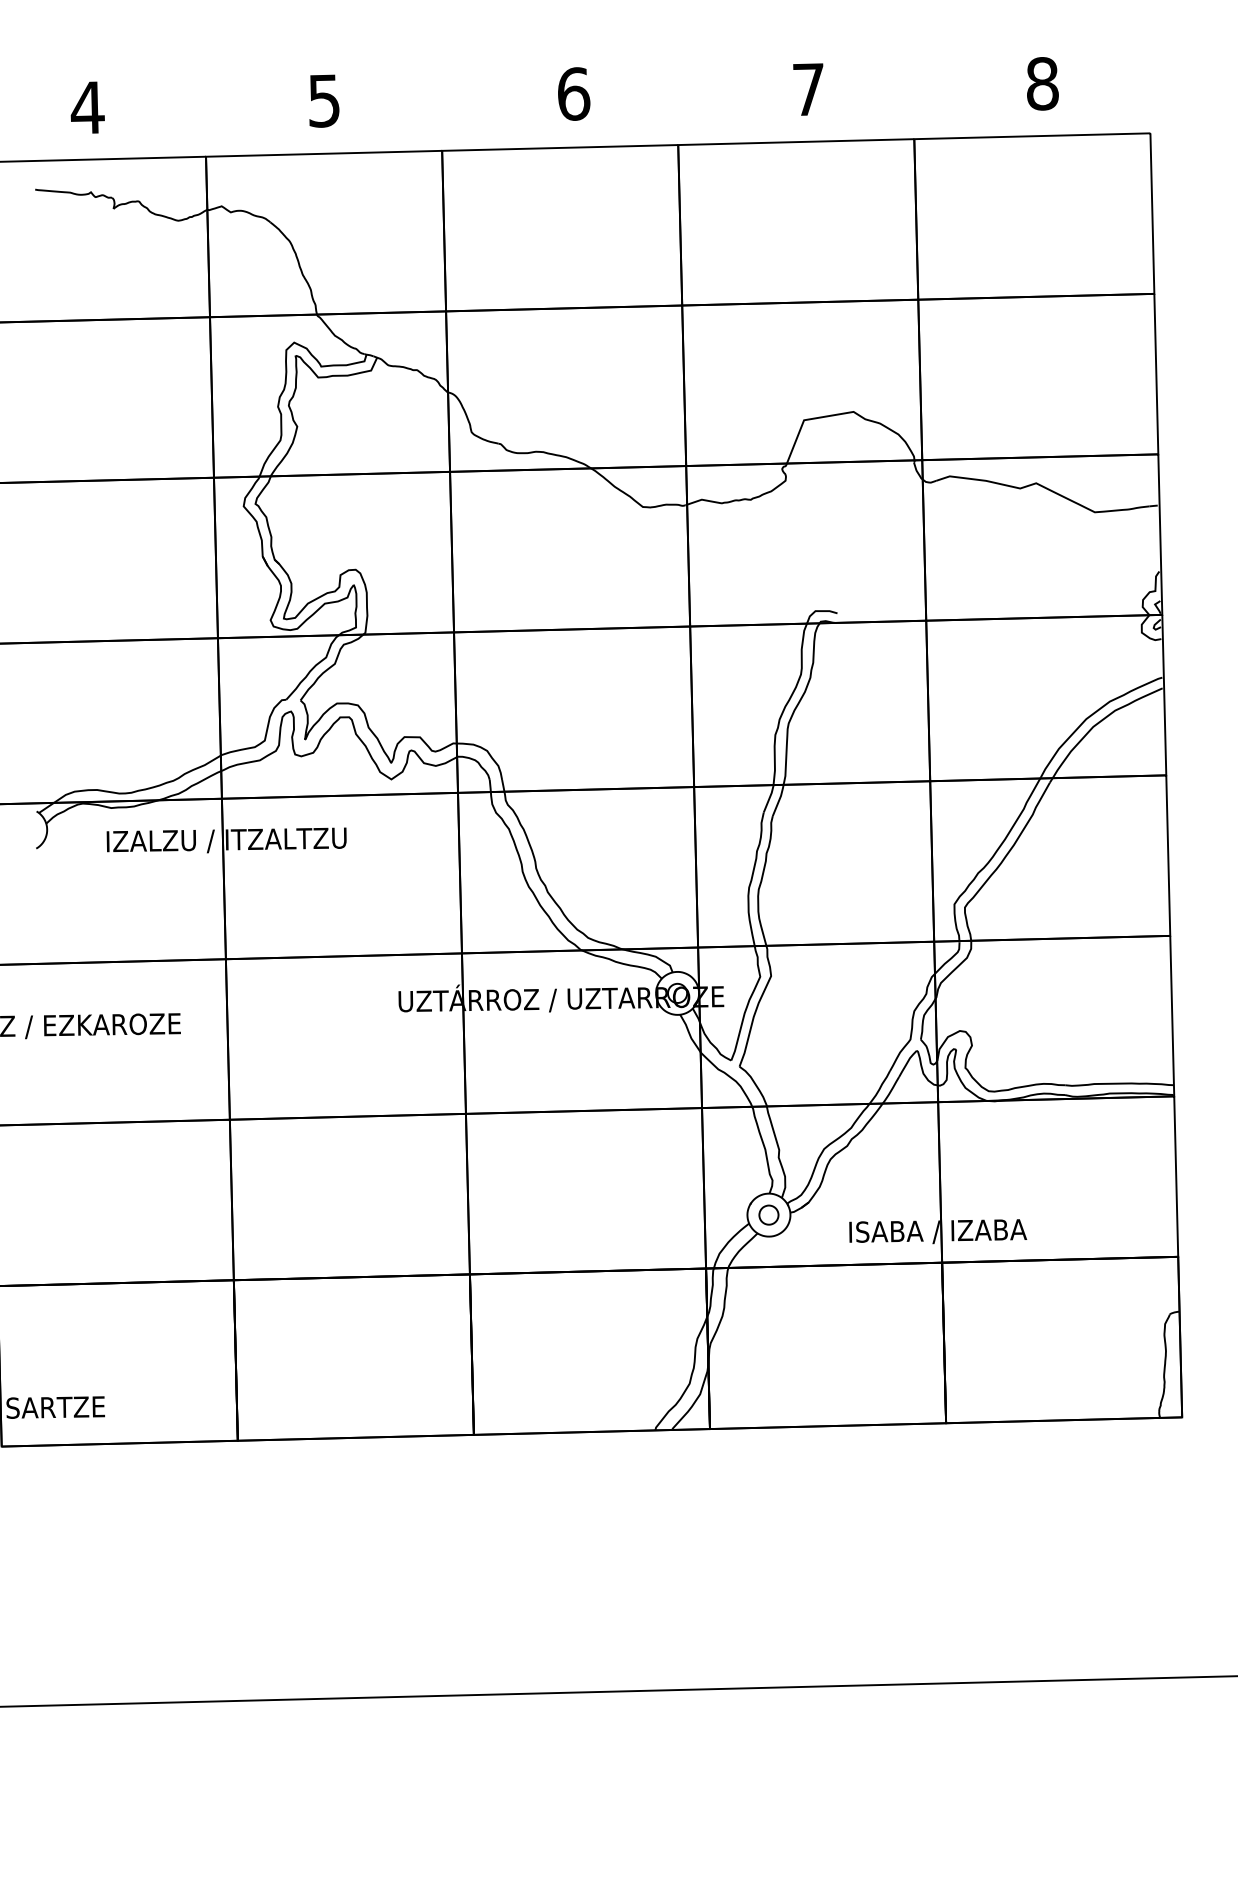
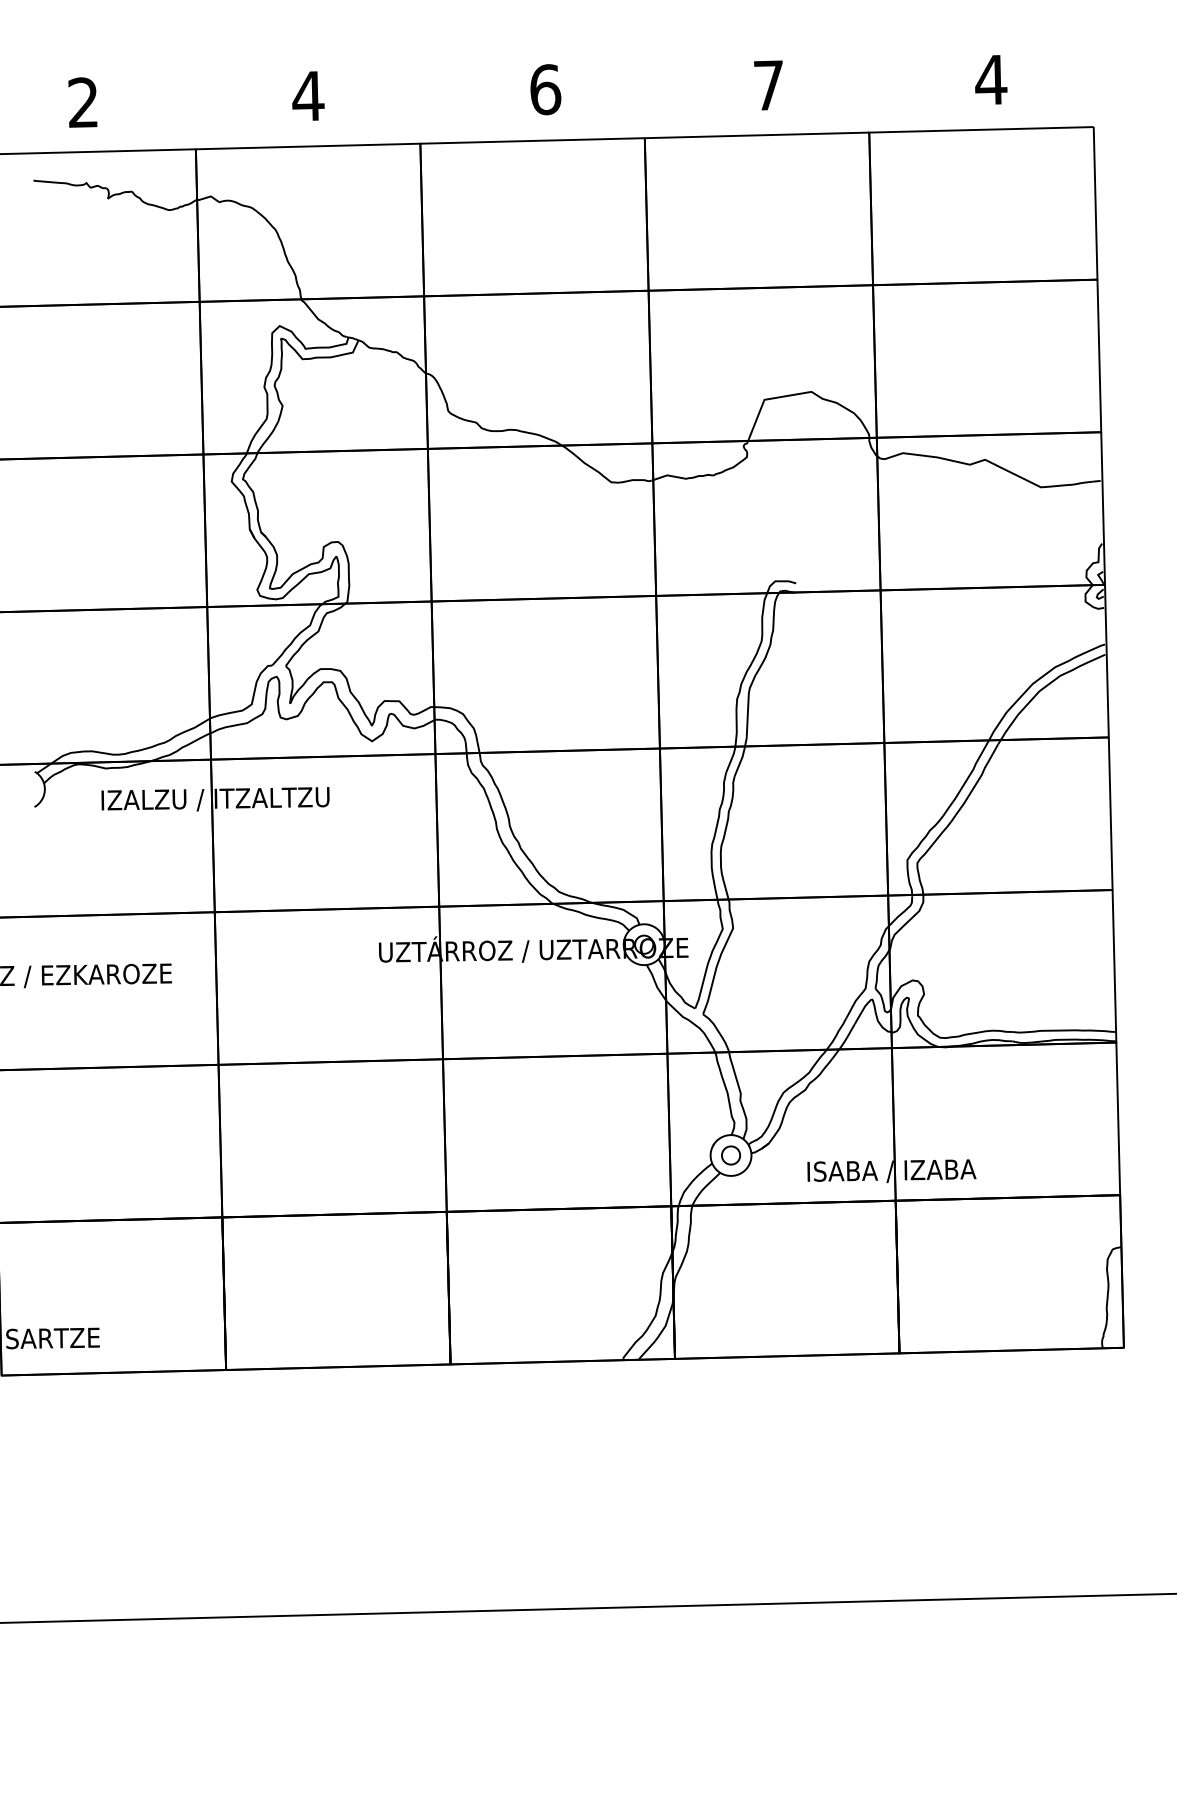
text: (1042, 83) -> (991, 79), 8 -> 4
text: (324, 100) -> (308, 95), 5 -> 4
text: (87, 107) -> (83, 102), 4 -> 2

